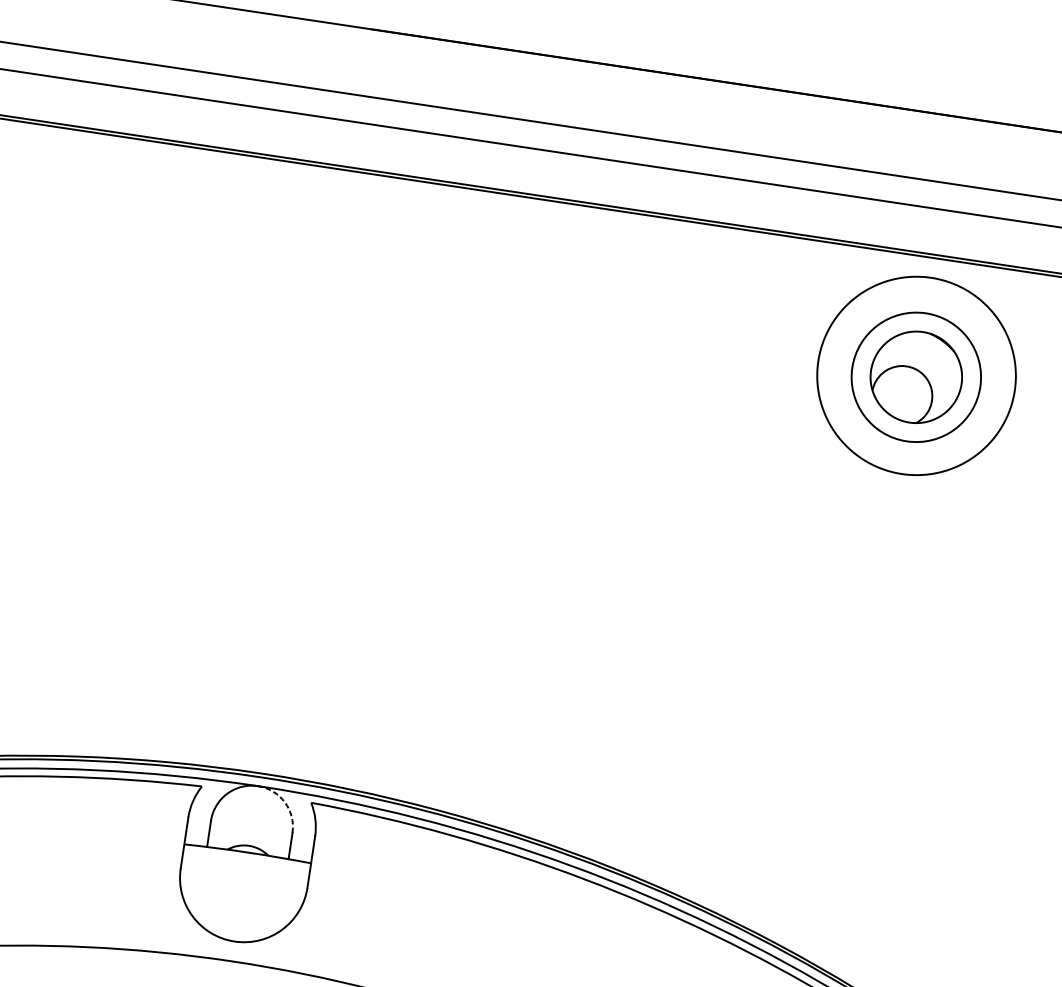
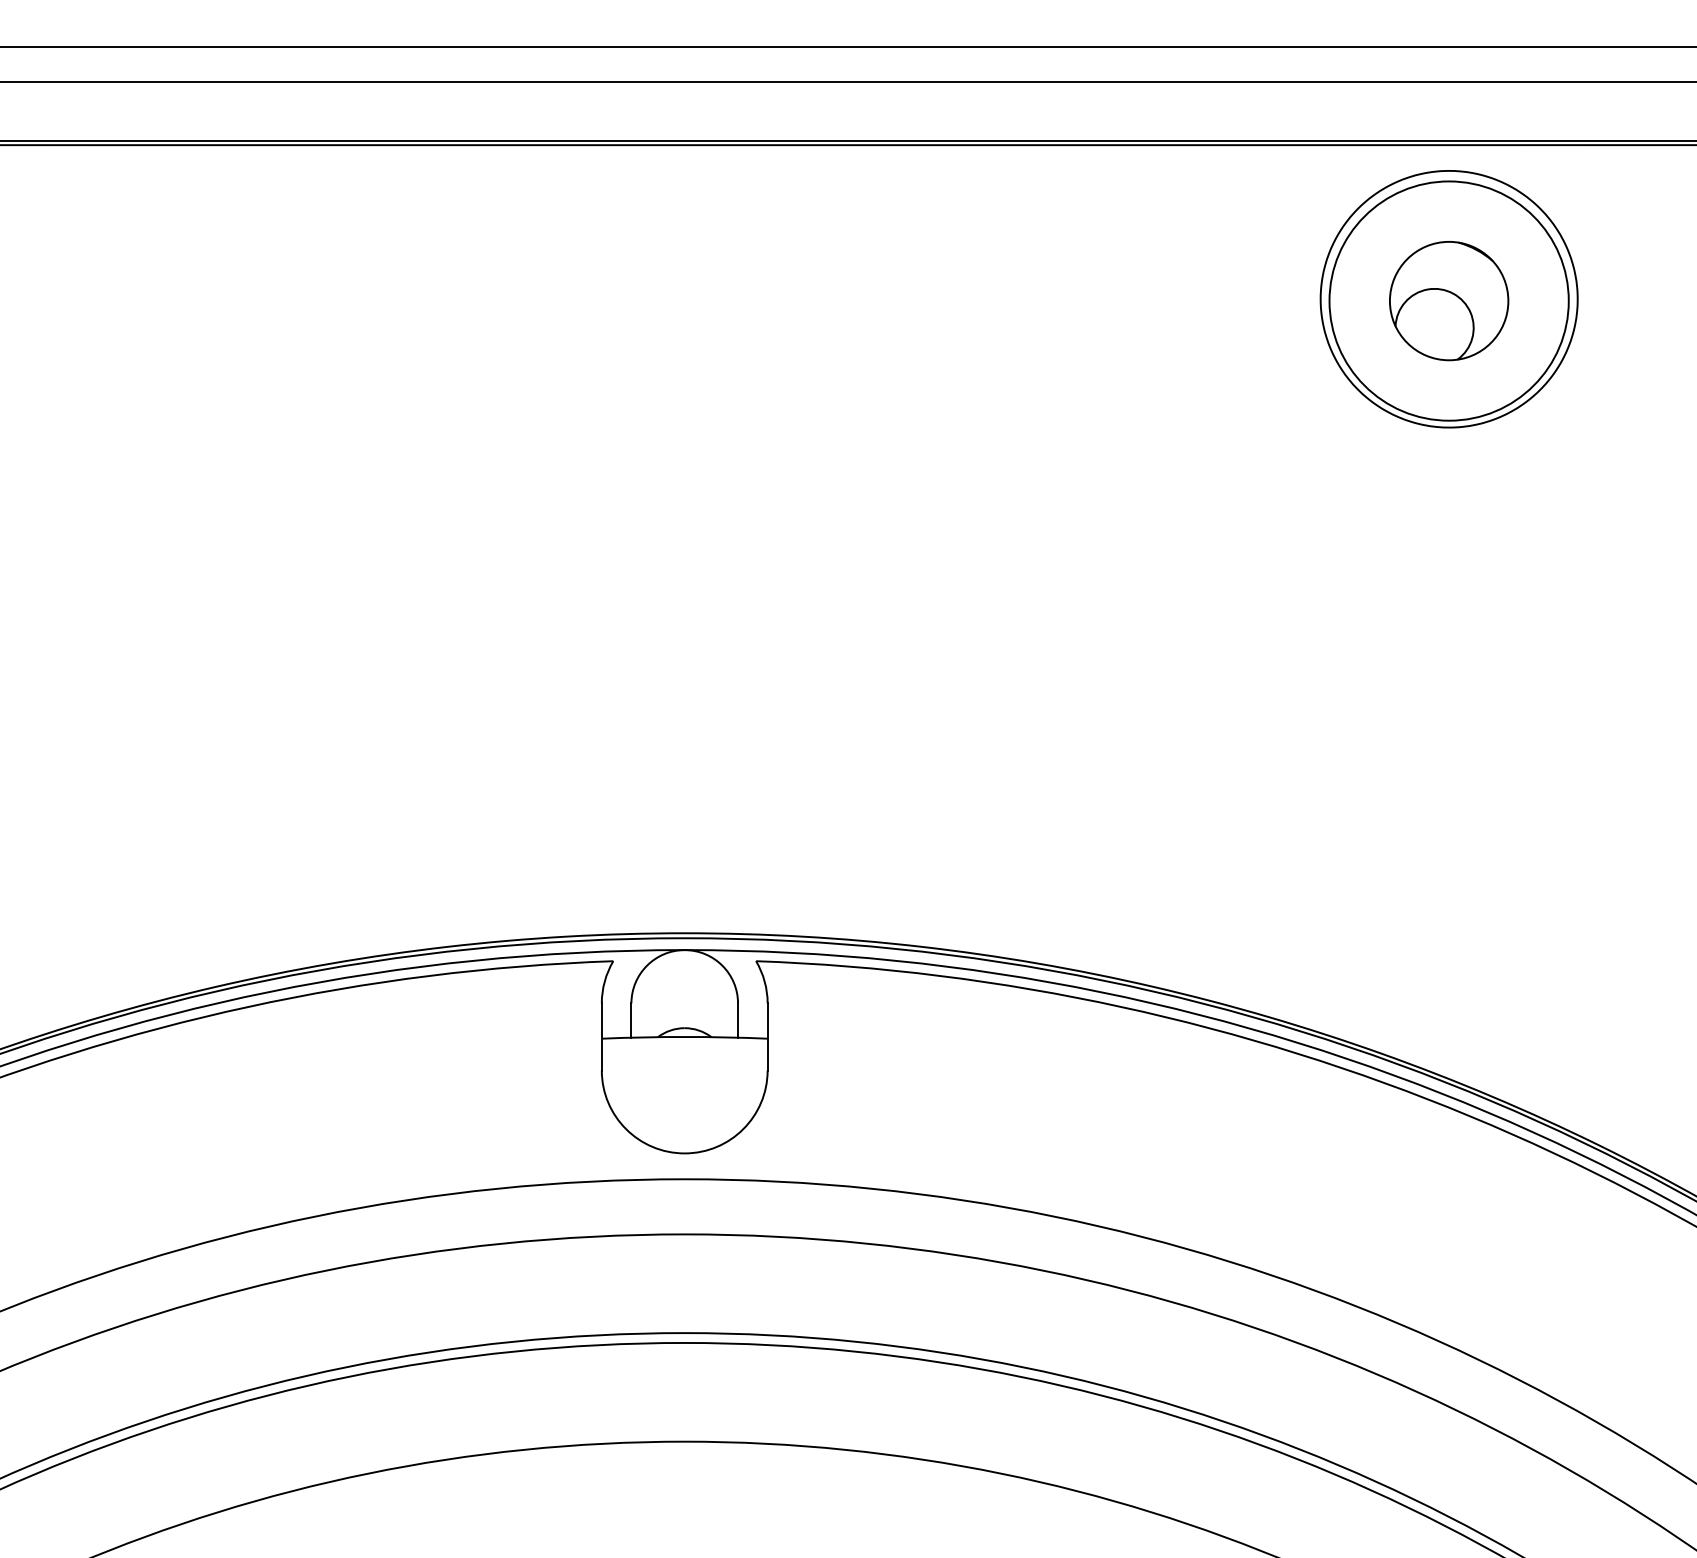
circle: (915, 376) -> (1448, 300), size x1.43
arc: (284, 802) -> (722, 965), dashed -> solid

